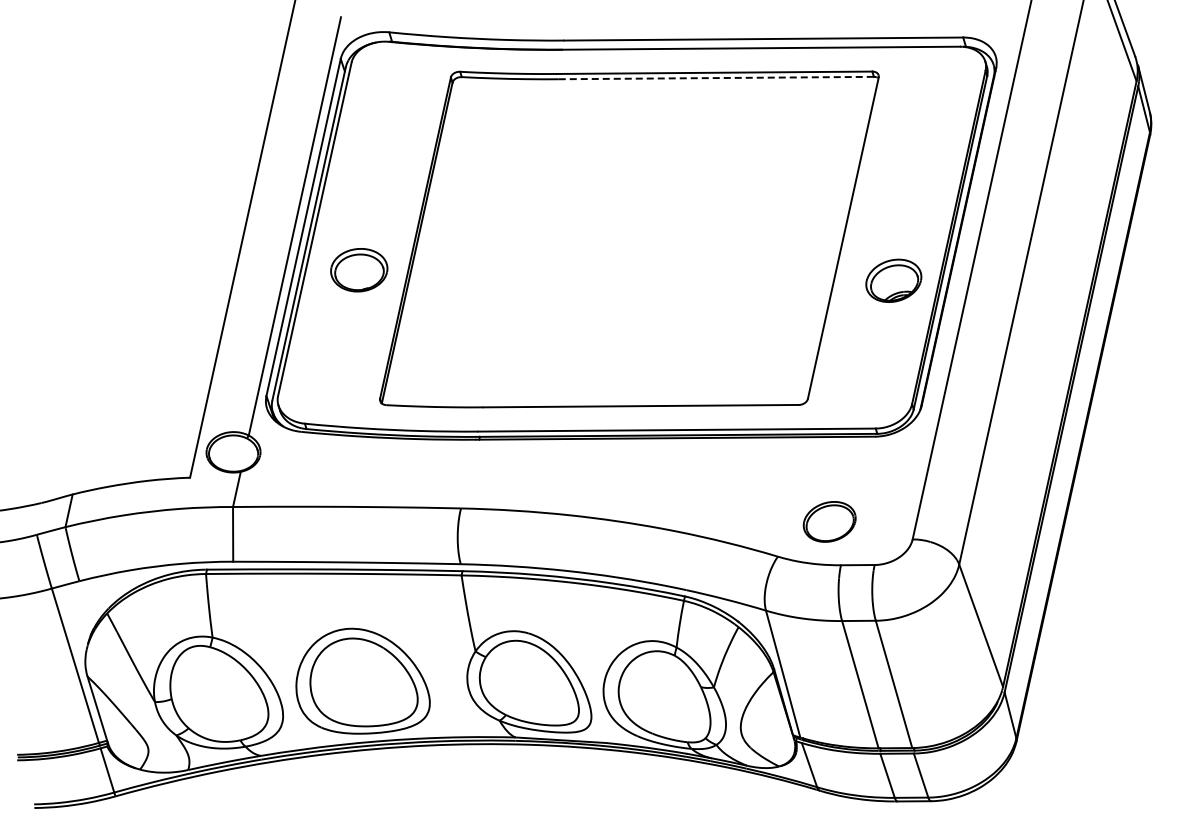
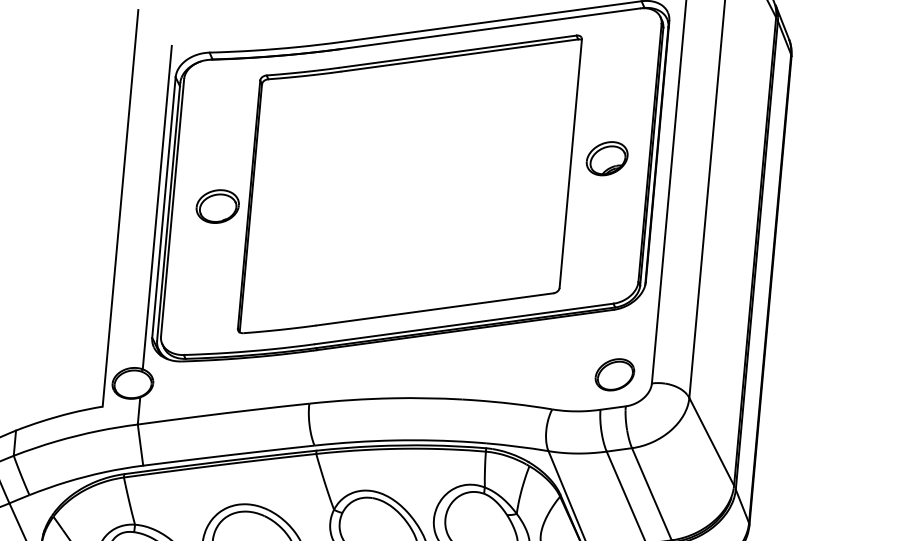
line: (716, 78) -> (460, 55), dashed -> solid
part: (359, 270) -> (218, 206), moved
part: (893, 280) -> (606, 158), moved
part: (829, 521) -> (614, 374), moved

